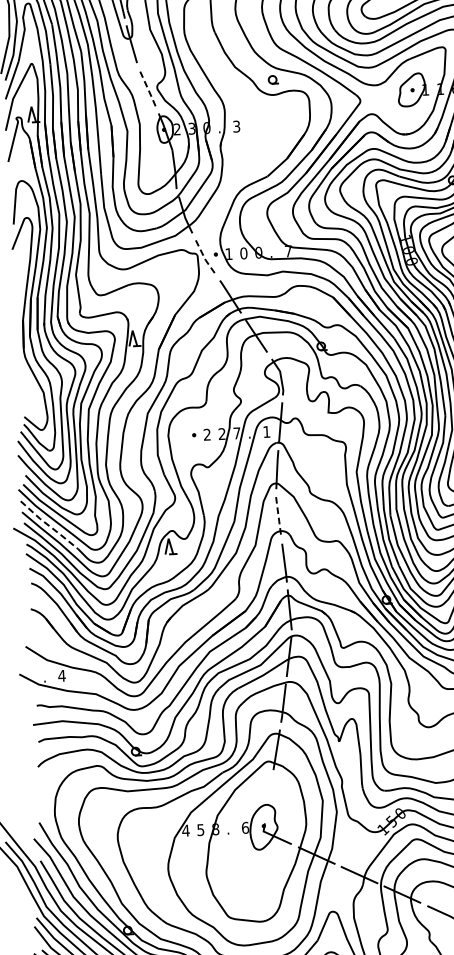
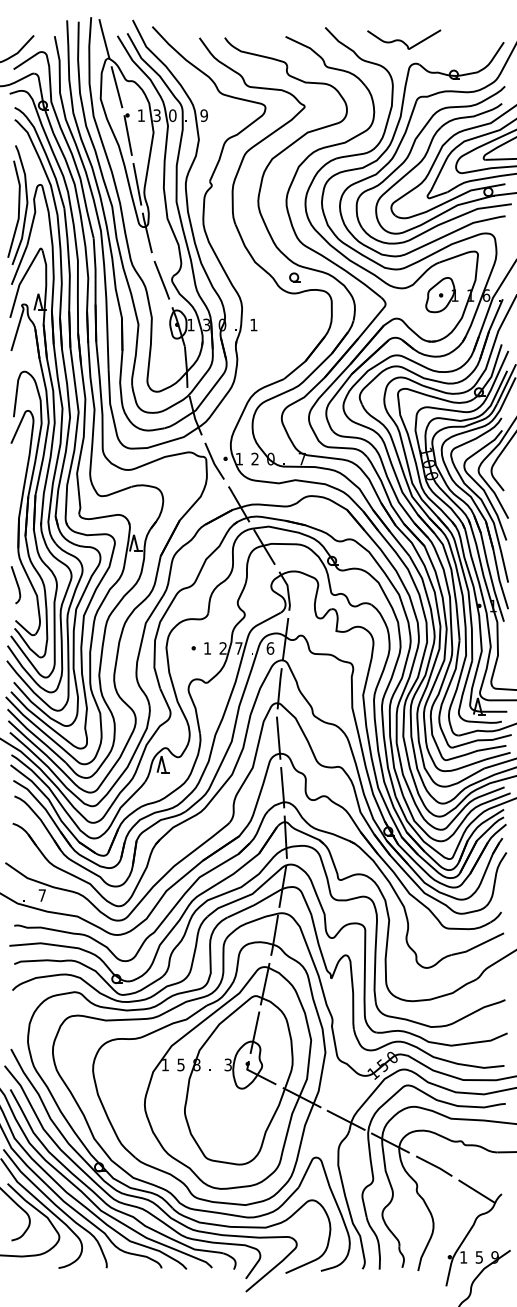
line: (148, 88) -> (162, 280), dashed -> solid
text: (236, 126) -> (253, 324), 3 -> 1
text: (176, 128) -> (190, 324), 2 -> 1
text: (243, 252) -> (254, 458), 0 -> 2
line: (204, 258) -> (213, 462), dashed -> solid
part: (22, 383) -> (15, 585), added
text: (266, 431) -> (270, 648), 1 -> 6
text: (206, 434) -> (206, 648), 2 -> 1
line: (278, 516) -> (278, 738), dashed -> solid
line: (49, 525) -> (36, 736), dashed -> solid
text: (62, 675) -> (42, 895), 4 -> 7
line: (268, 796) -> (254, 1032), added
text: (244, 827) -> (227, 1064), 6 -> 3
text: (186, 830) -> (165, 1064), 4 -> 1

